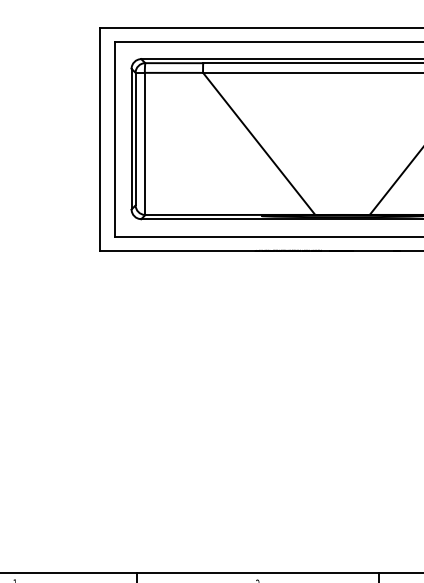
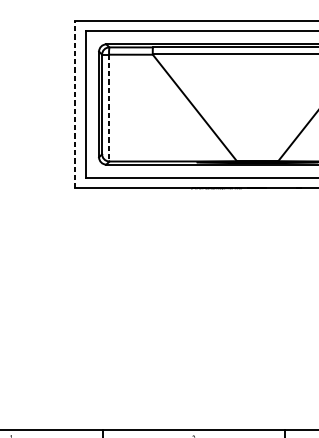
line: (100, 139) -> (75, 104), solid -> dashed
line: (144, 144) -> (108, 108), solid -> dashed

